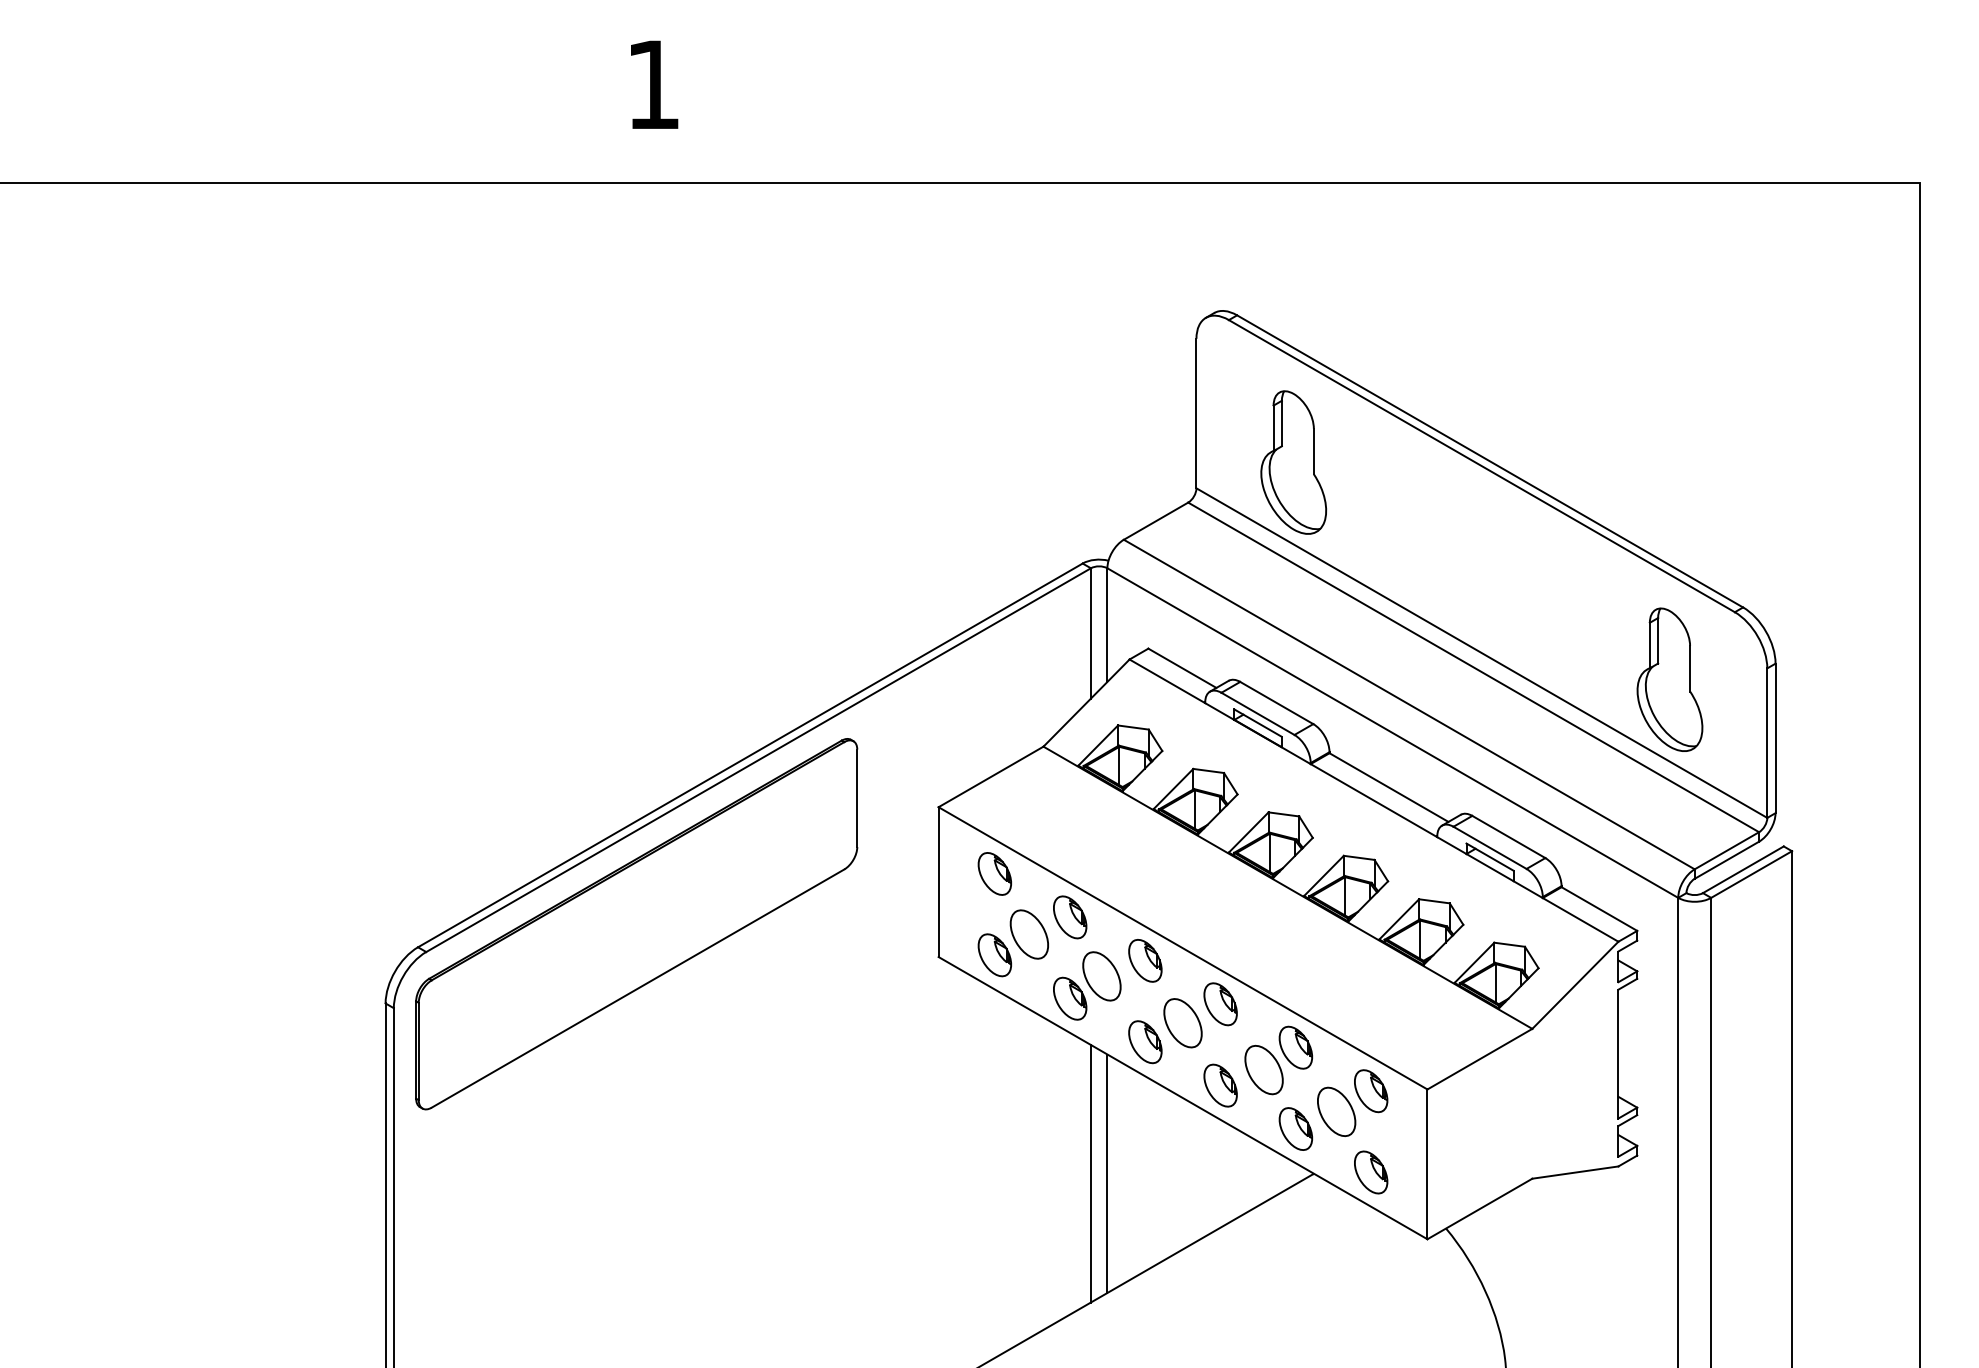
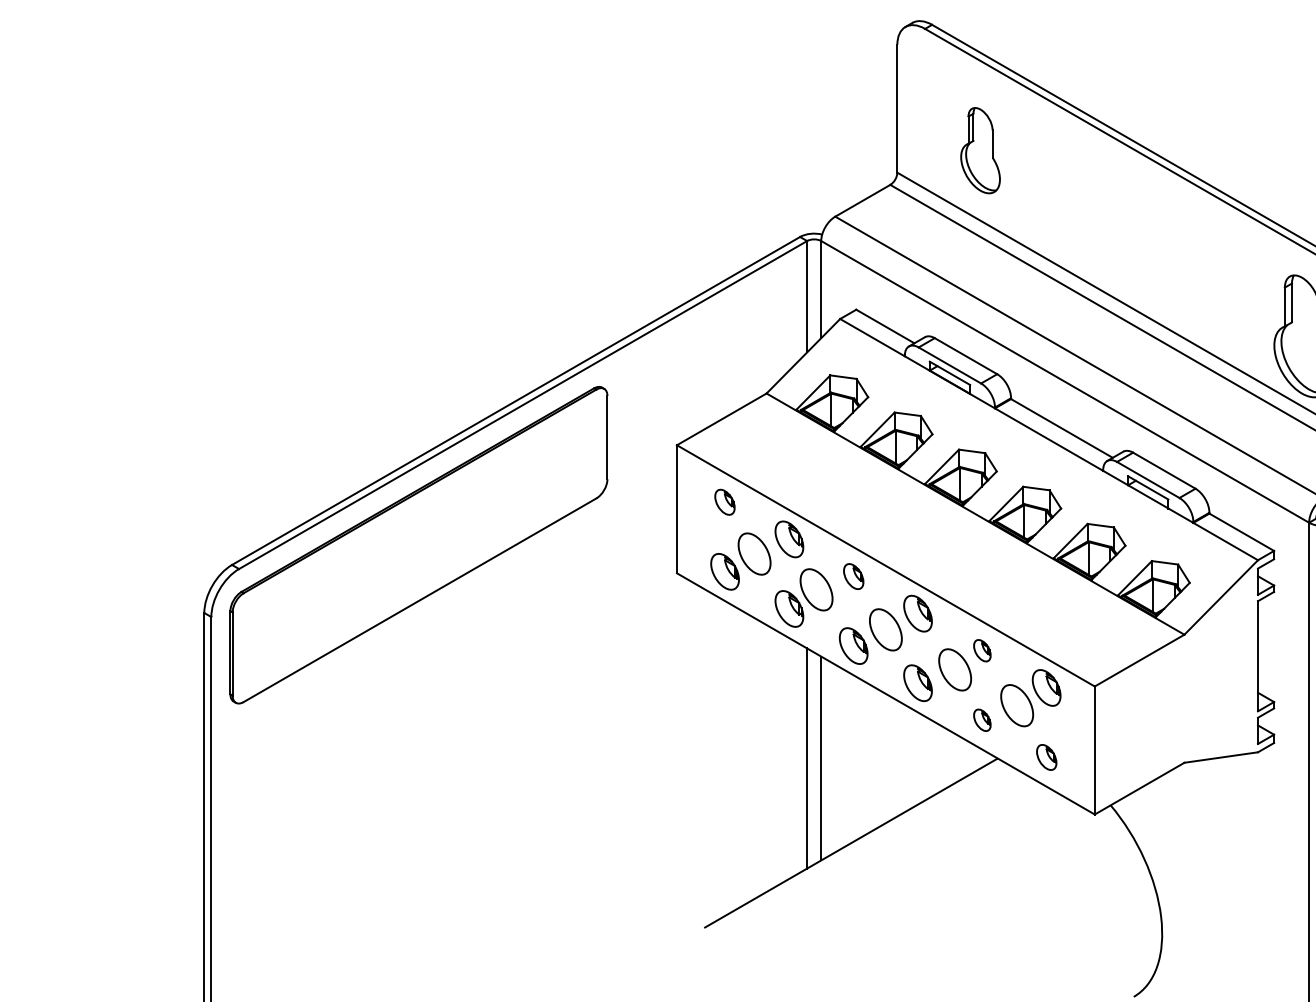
part: (1293, 462) -> (980, 150), size x0.7
part: (994, 873) -> (724, 501), size x0.7
part: (1145, 960) -> (853, 576), size x0.7
part: (1295, 1047) -> (981, 650), size x0.6
part: (1295, 1128) -> (981, 719), size x0.6
part: (1371, 1172) -> (1046, 757), size x0.7

